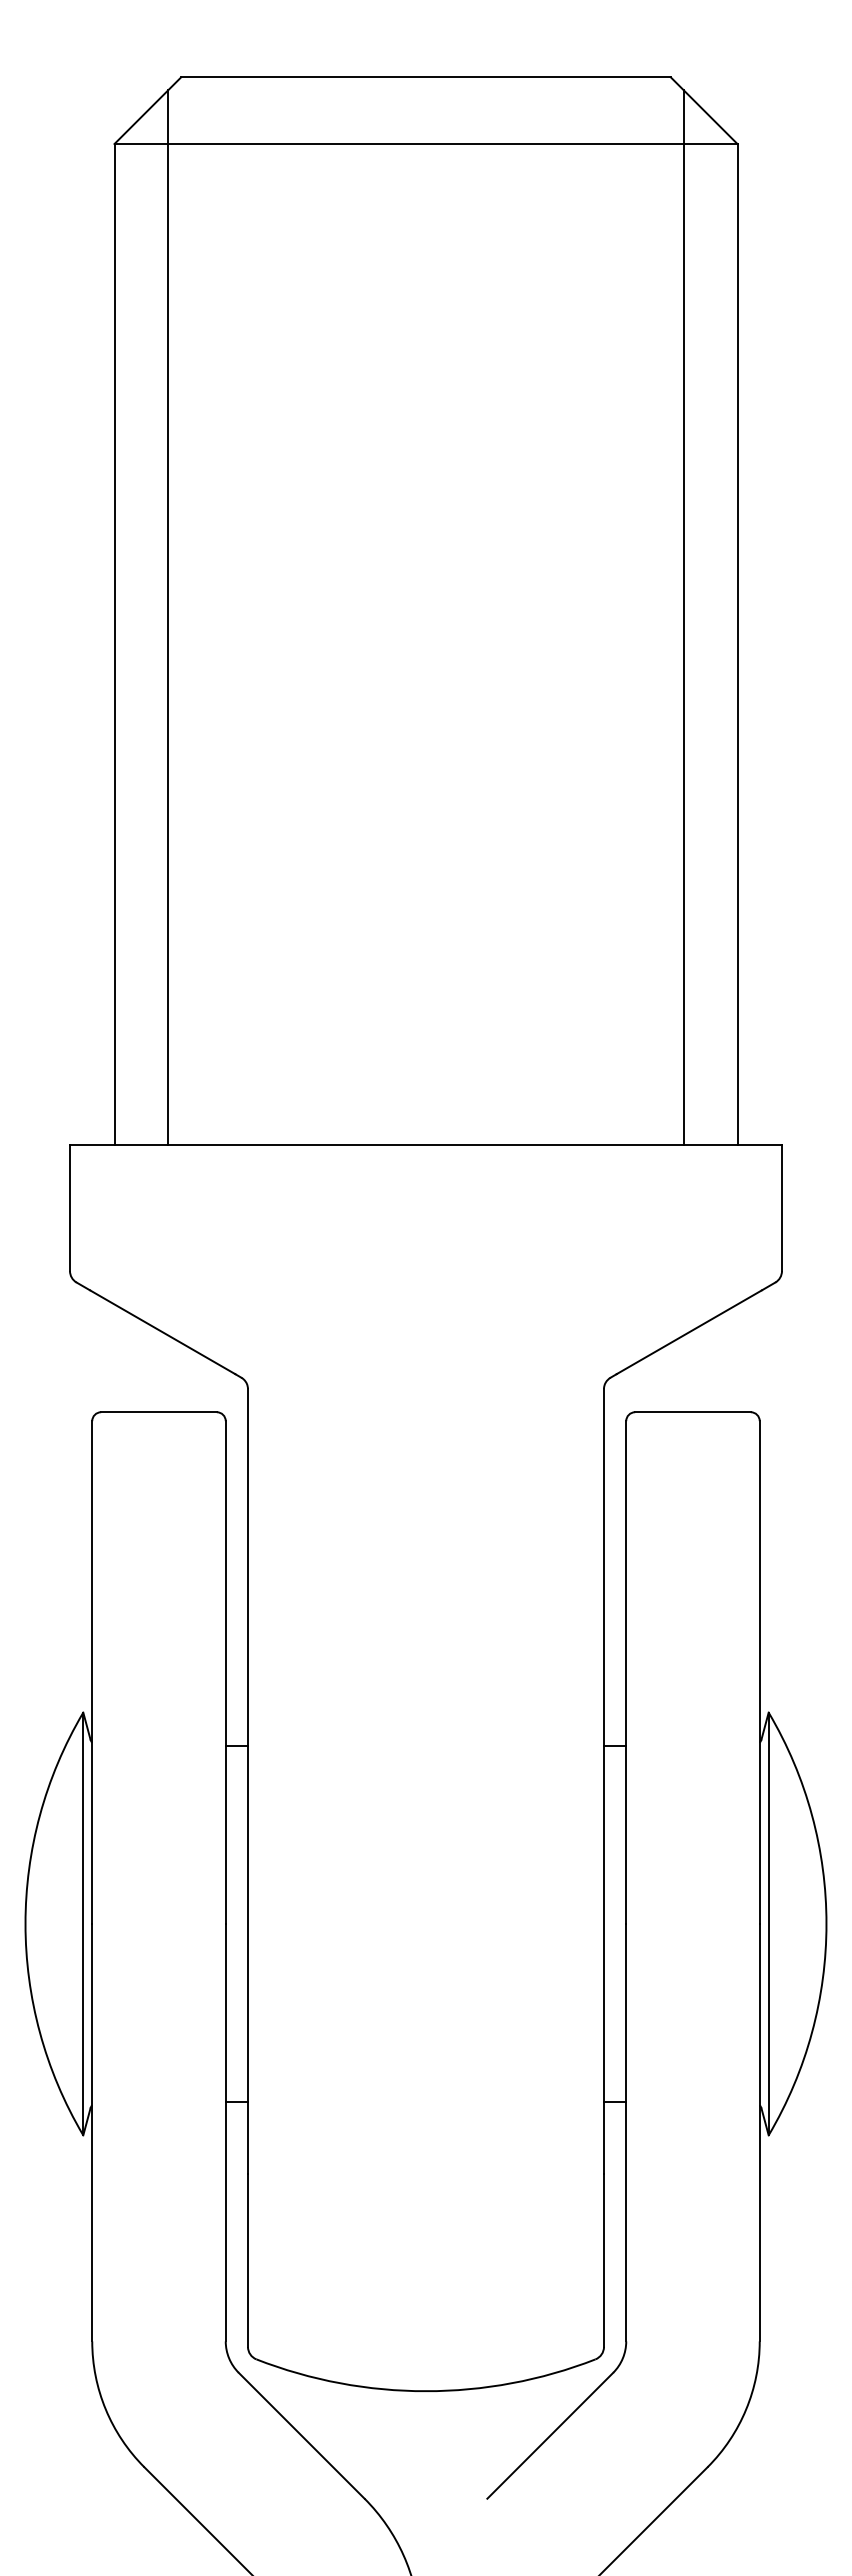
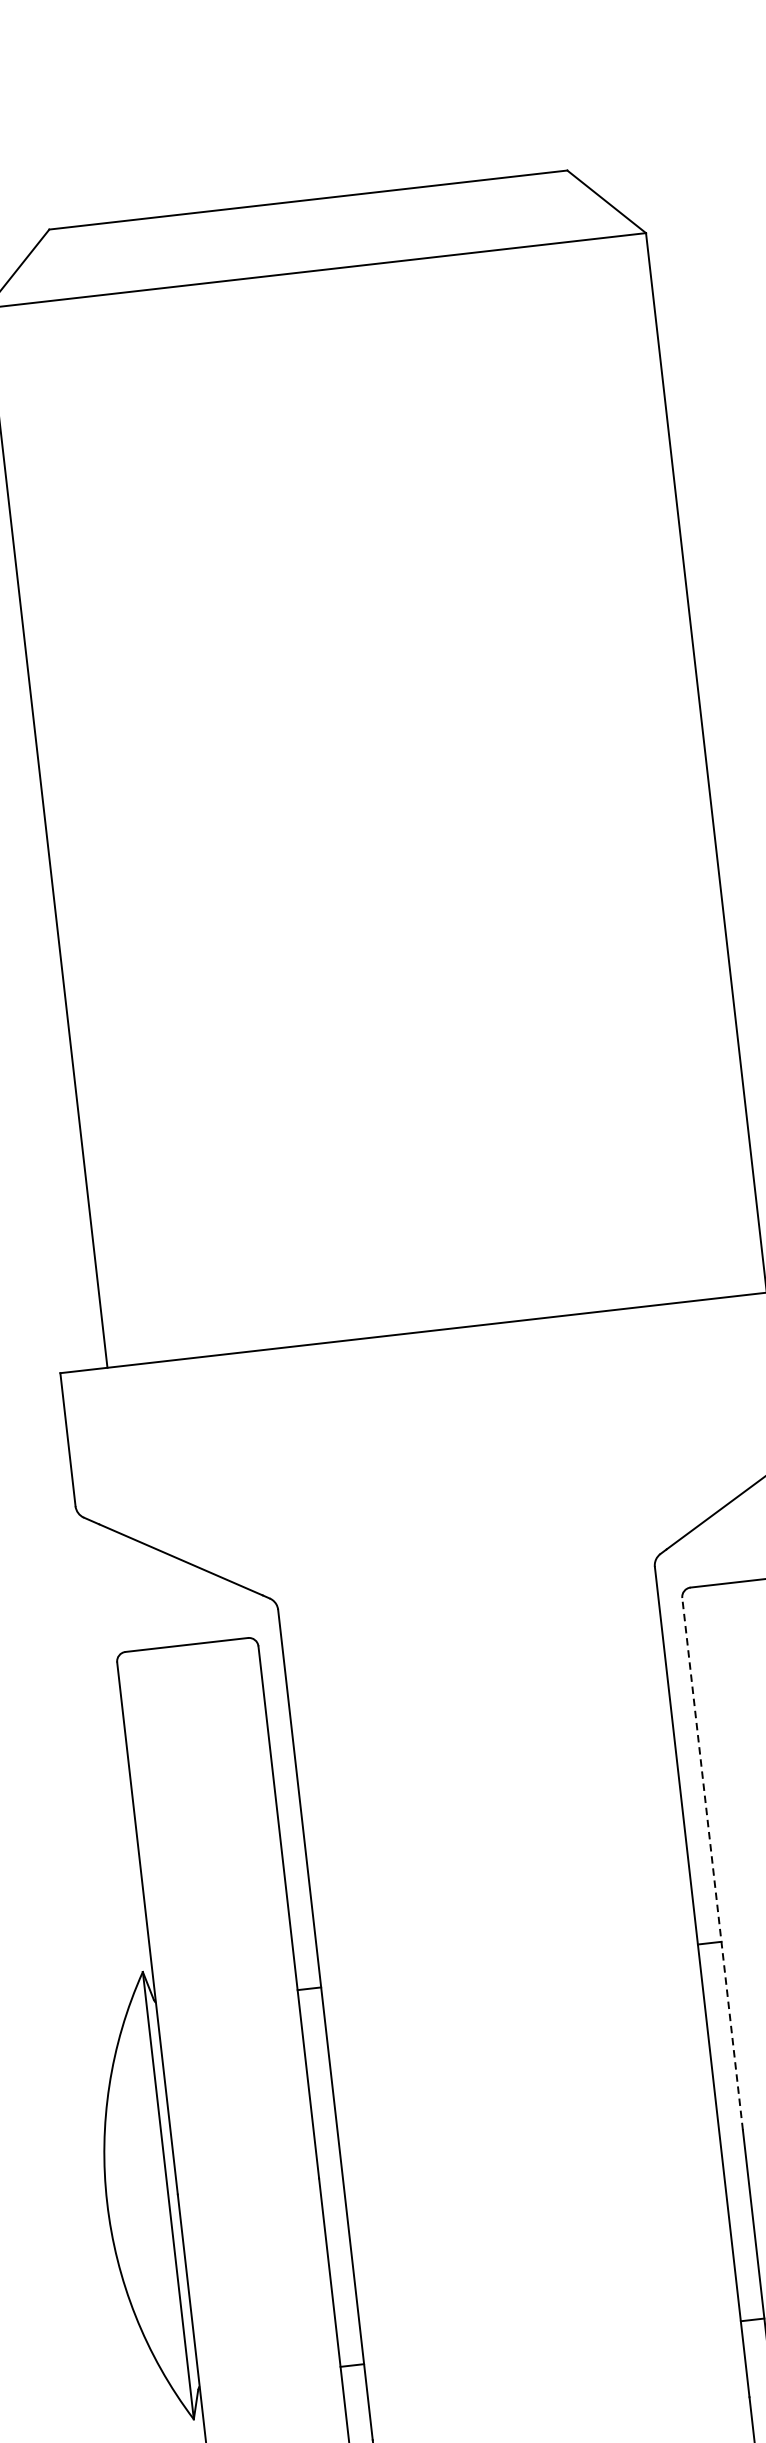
line: (168, 617) -> (100, 802), removed
line: (683, 617) -> (645, 740), removed
line: (626, 1672) -> (712, 1864), solid -> dashed

